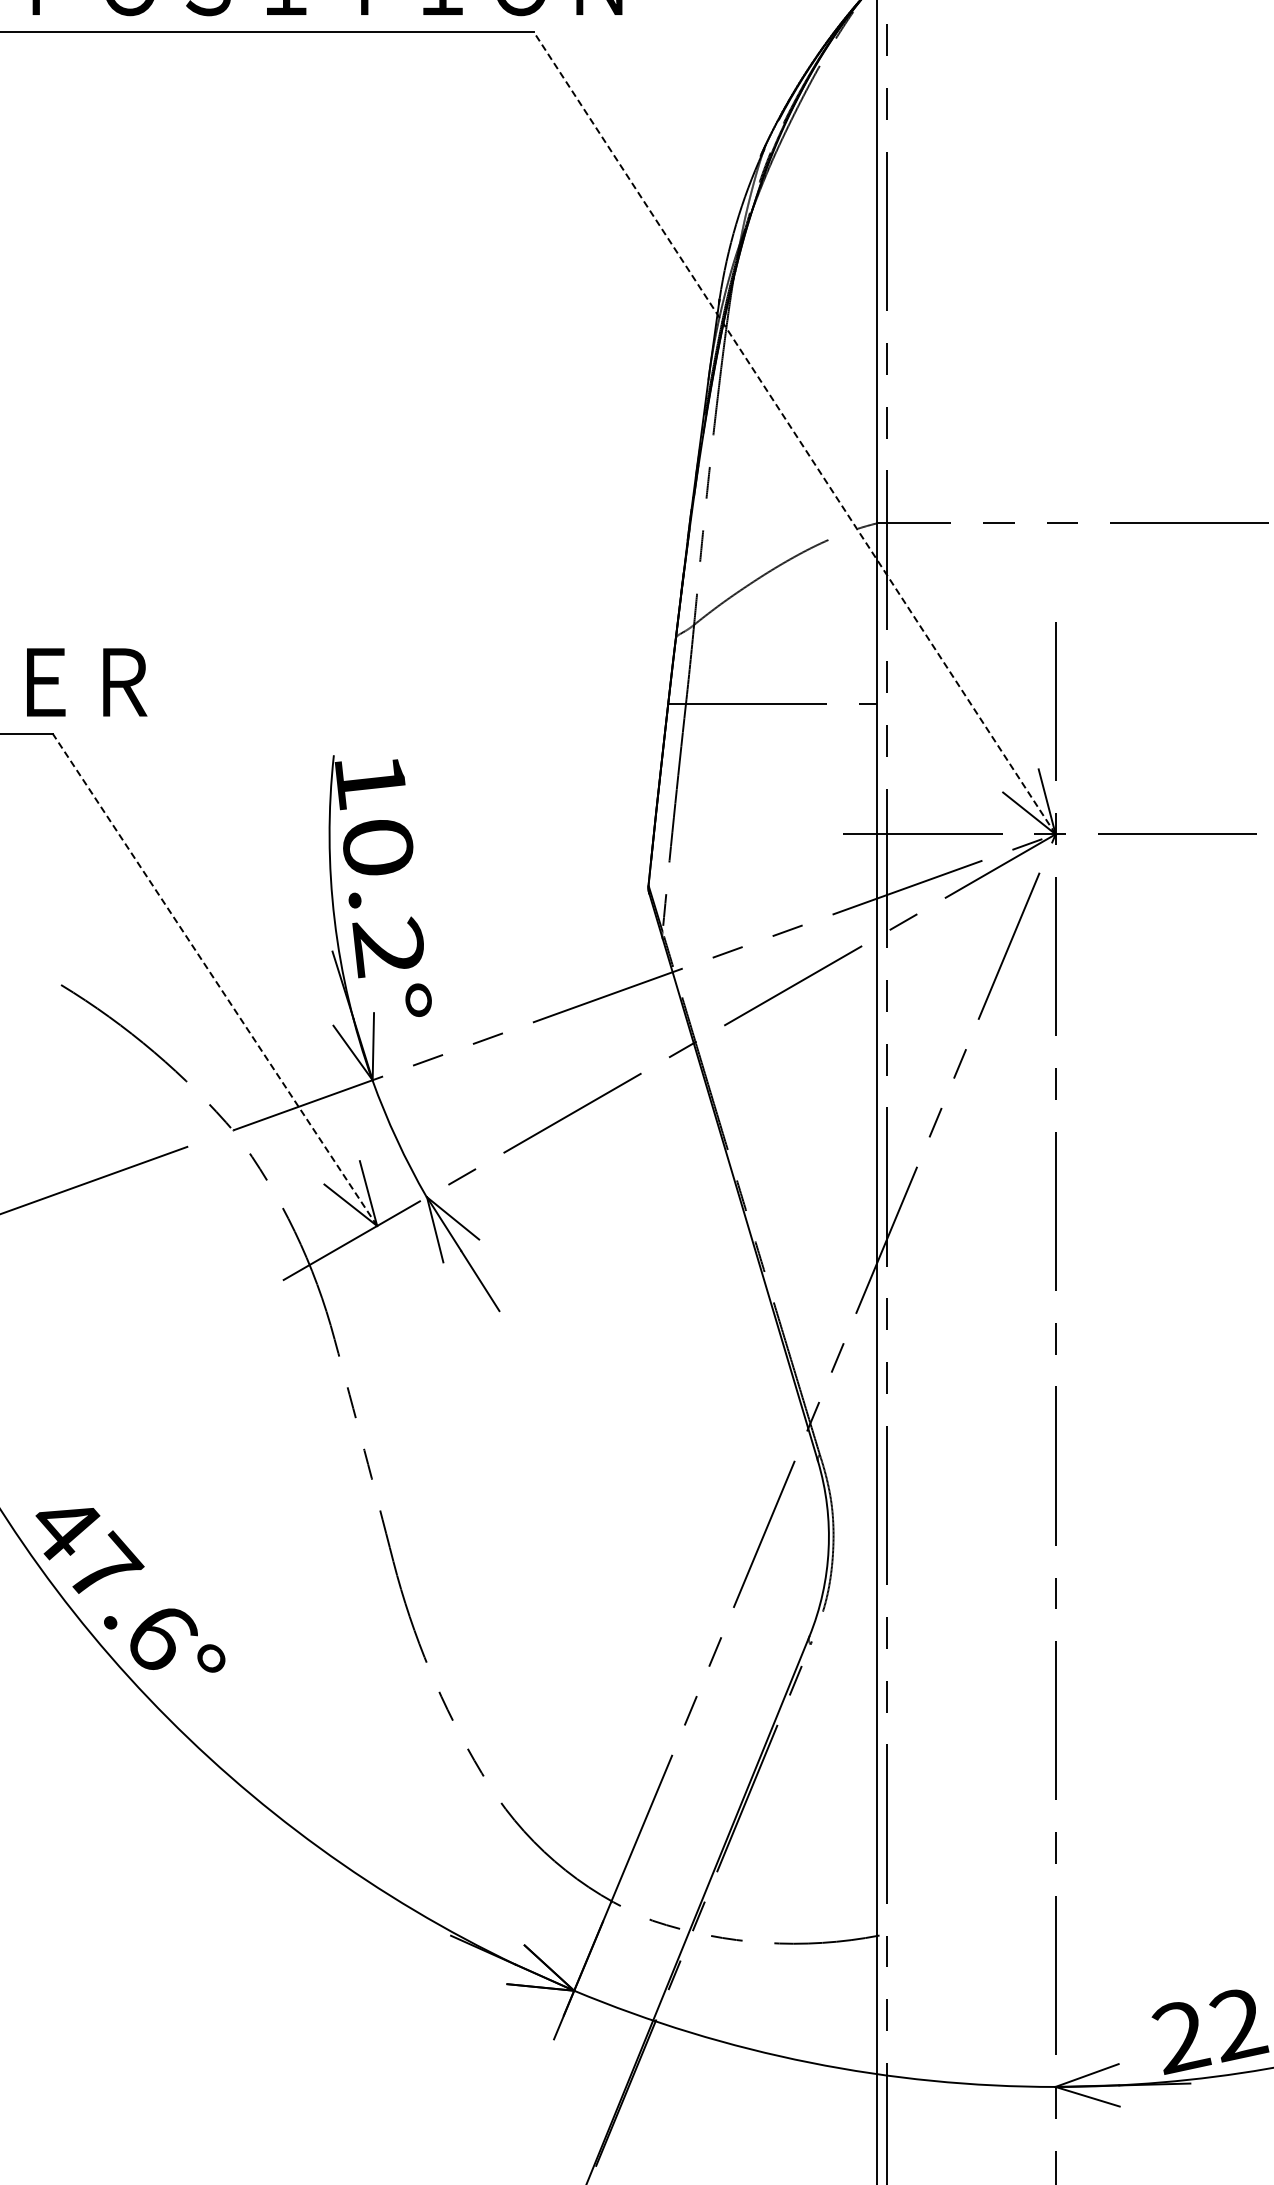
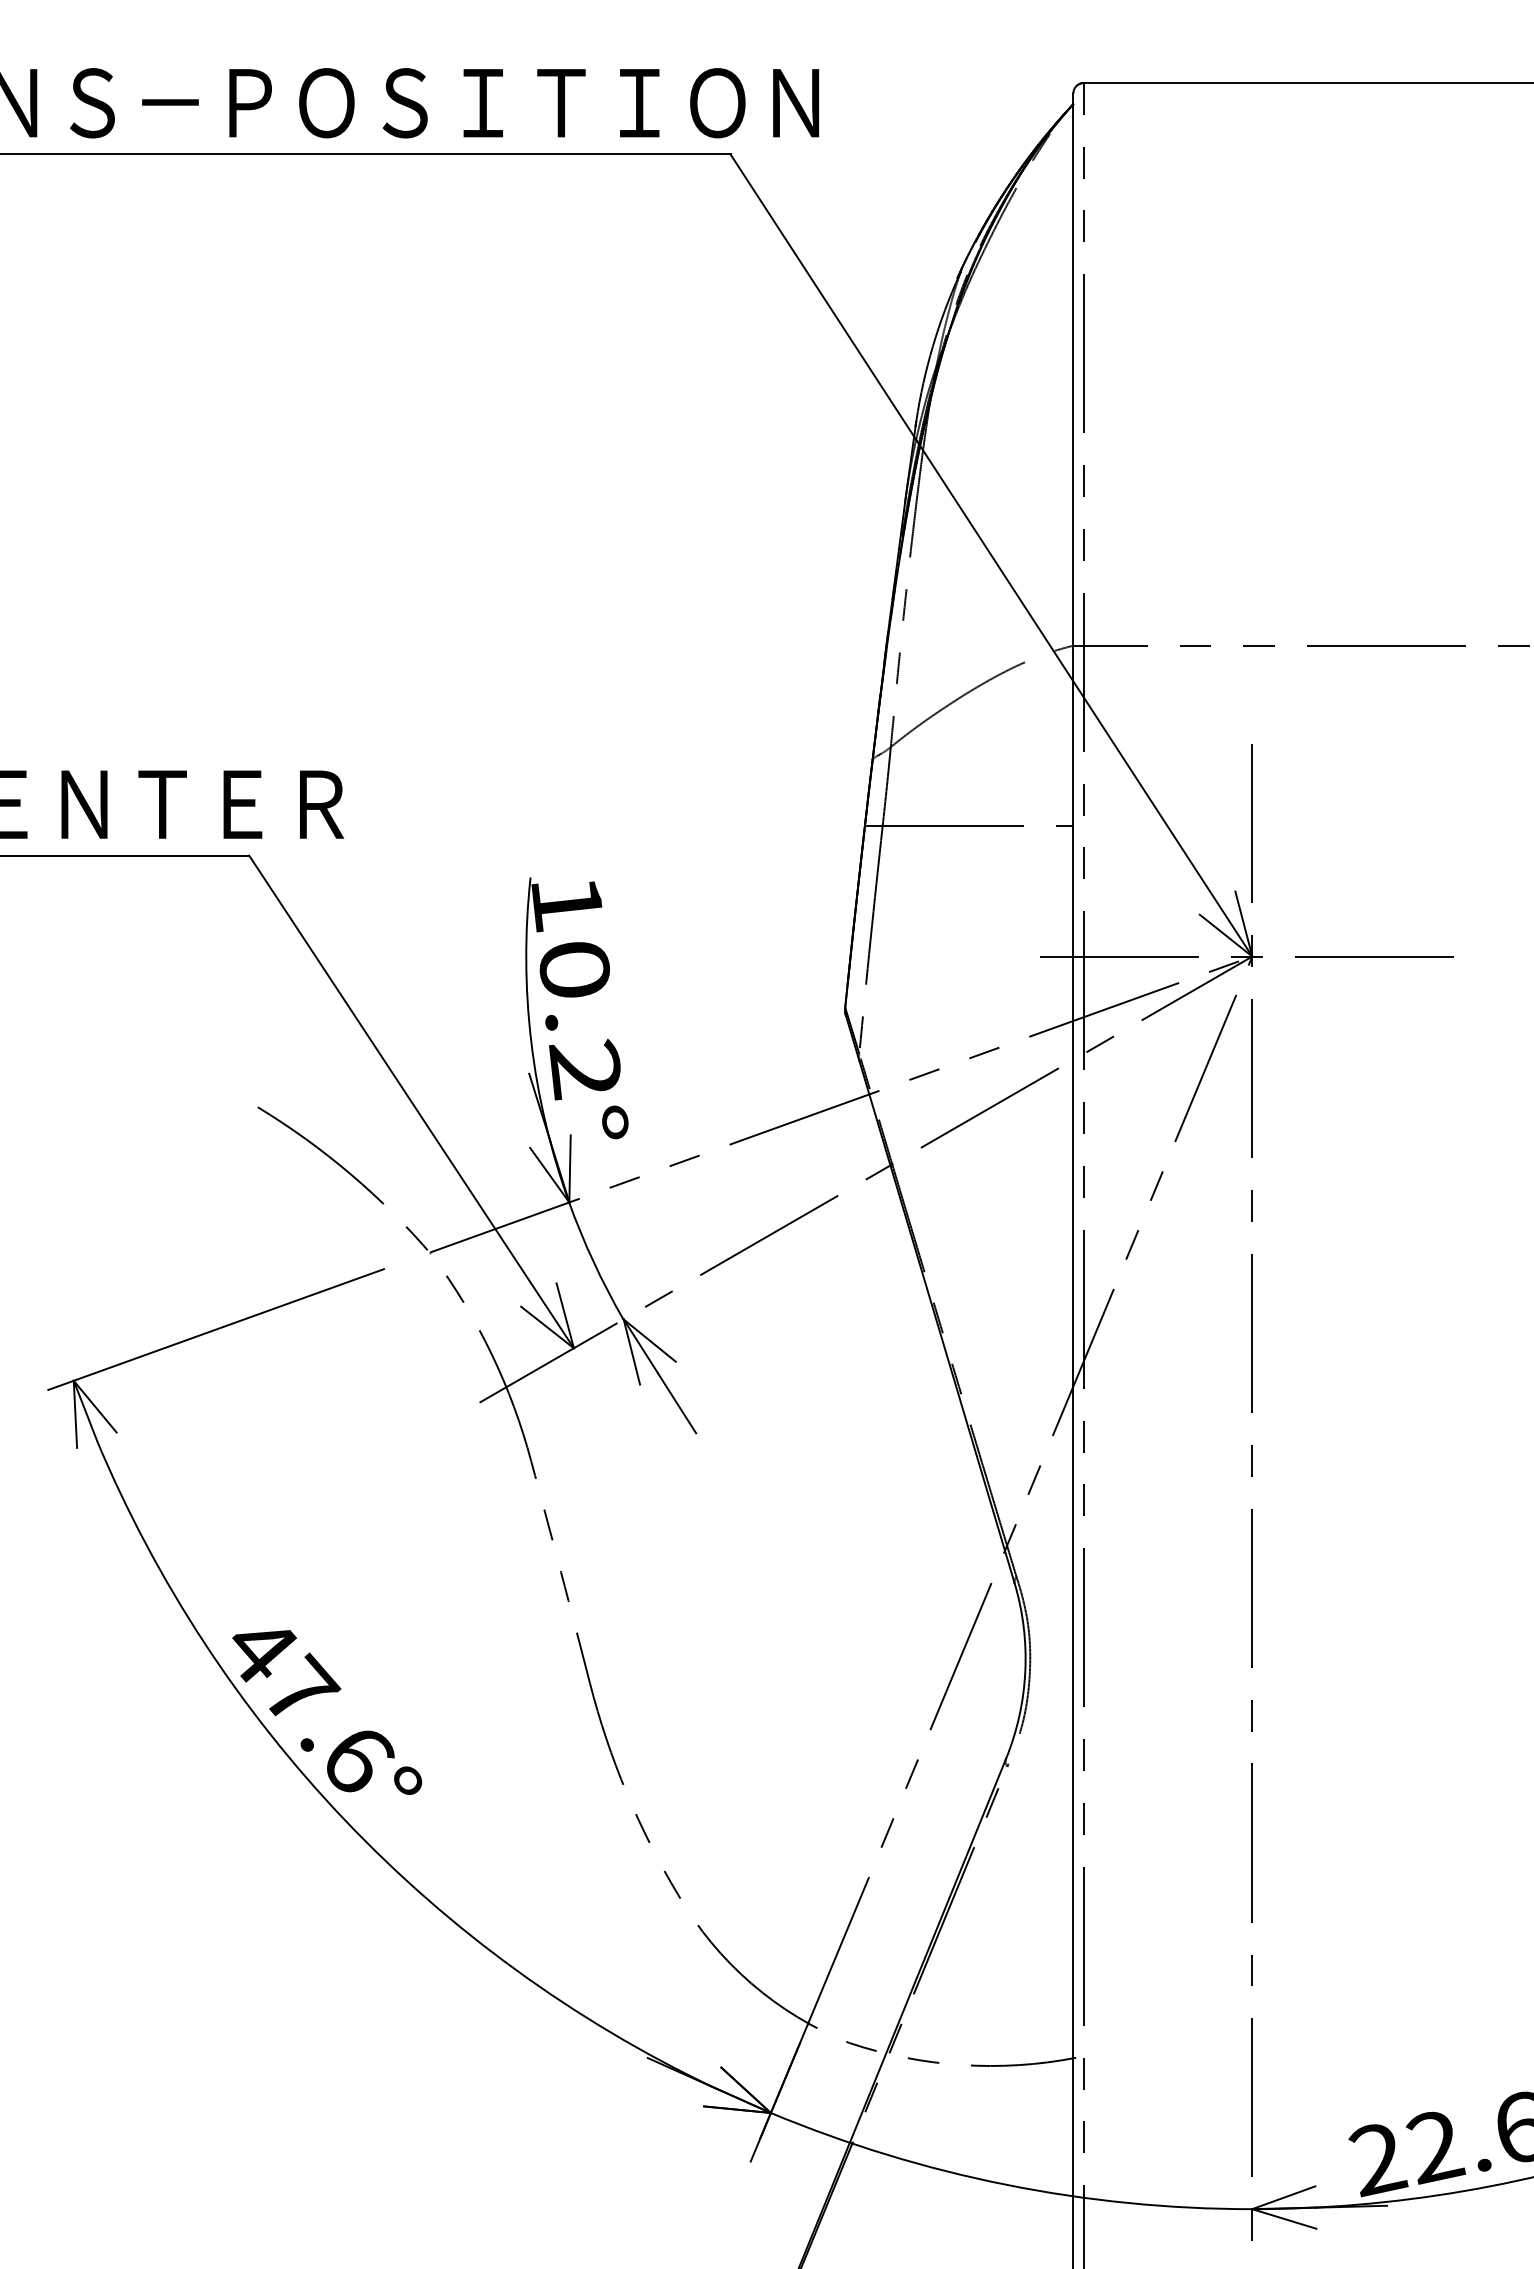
line: (794, 433) -> (991, 555), dashed -> solid
line: (214, 979) -> (411, 1101), dashed -> solid

